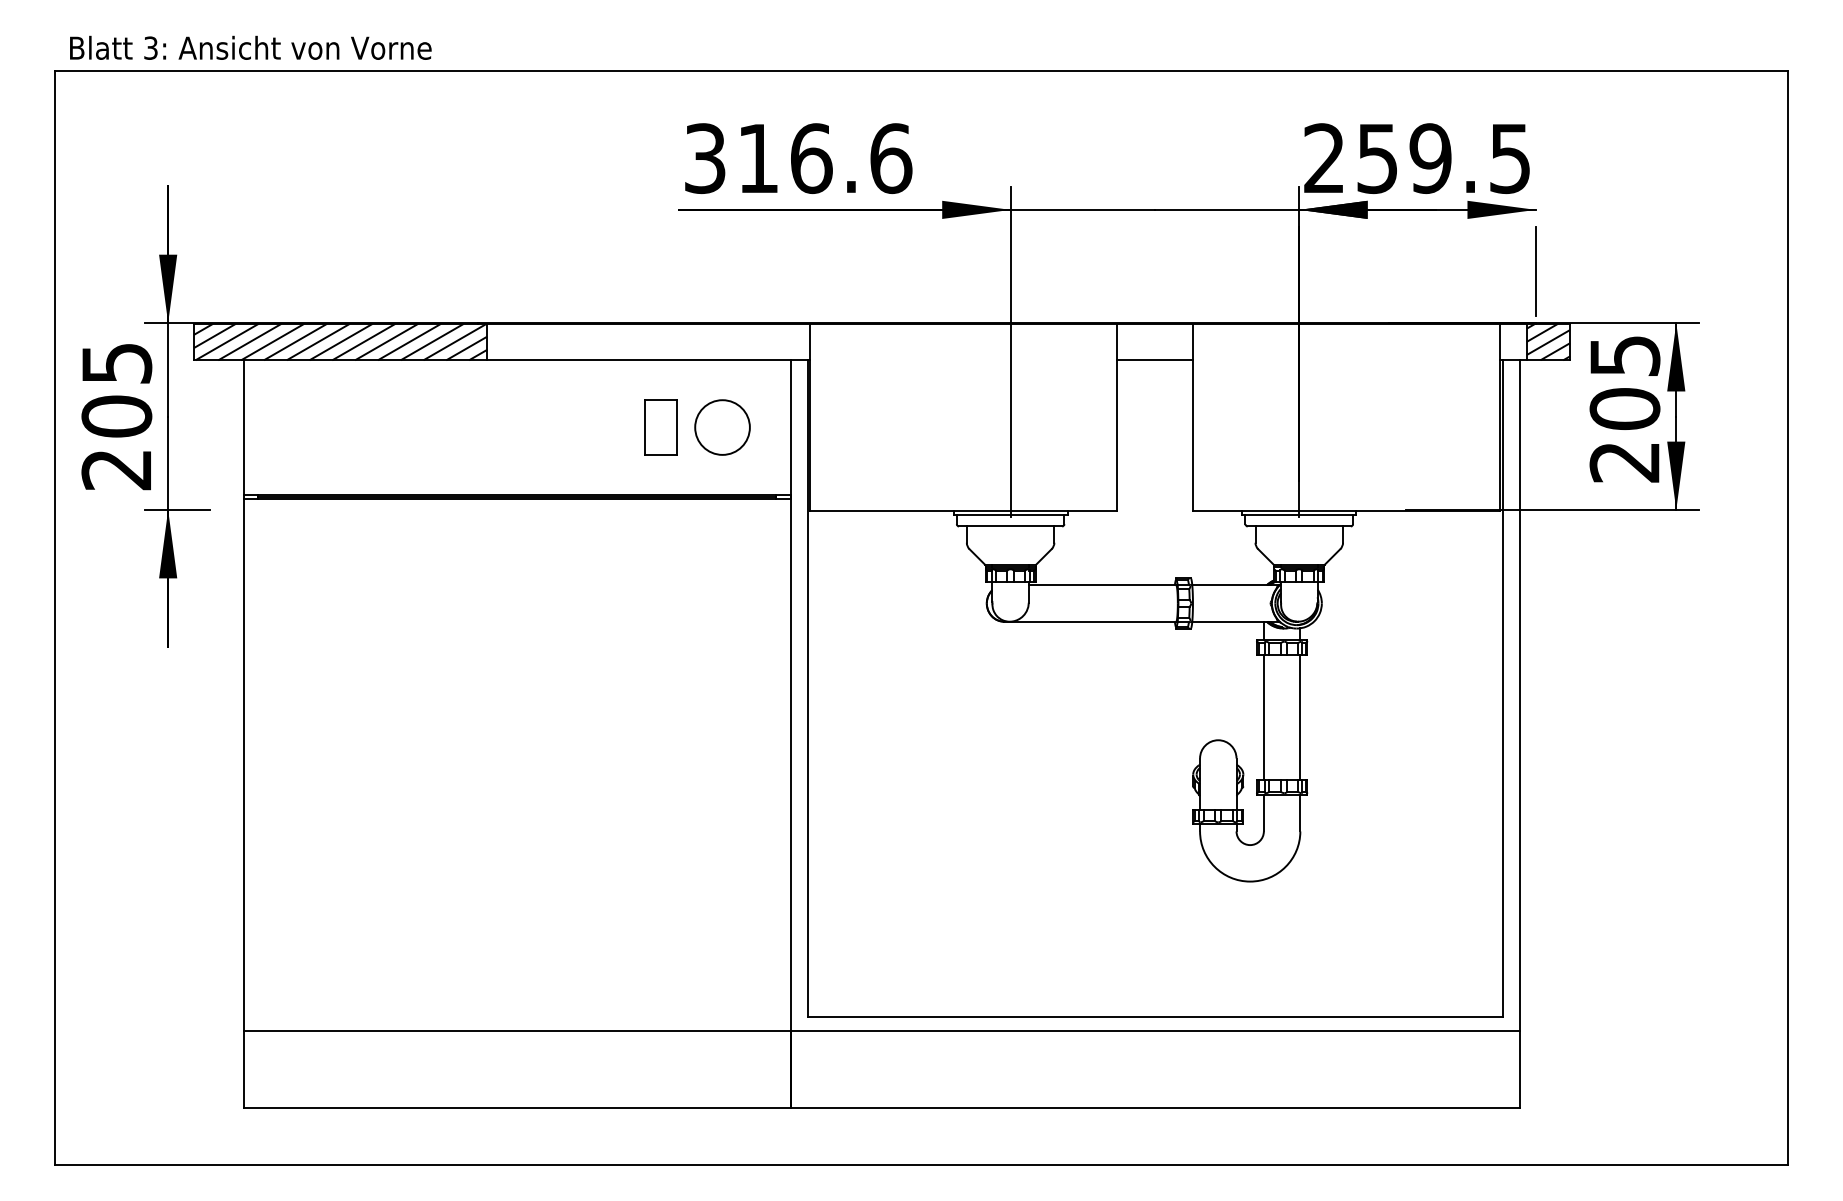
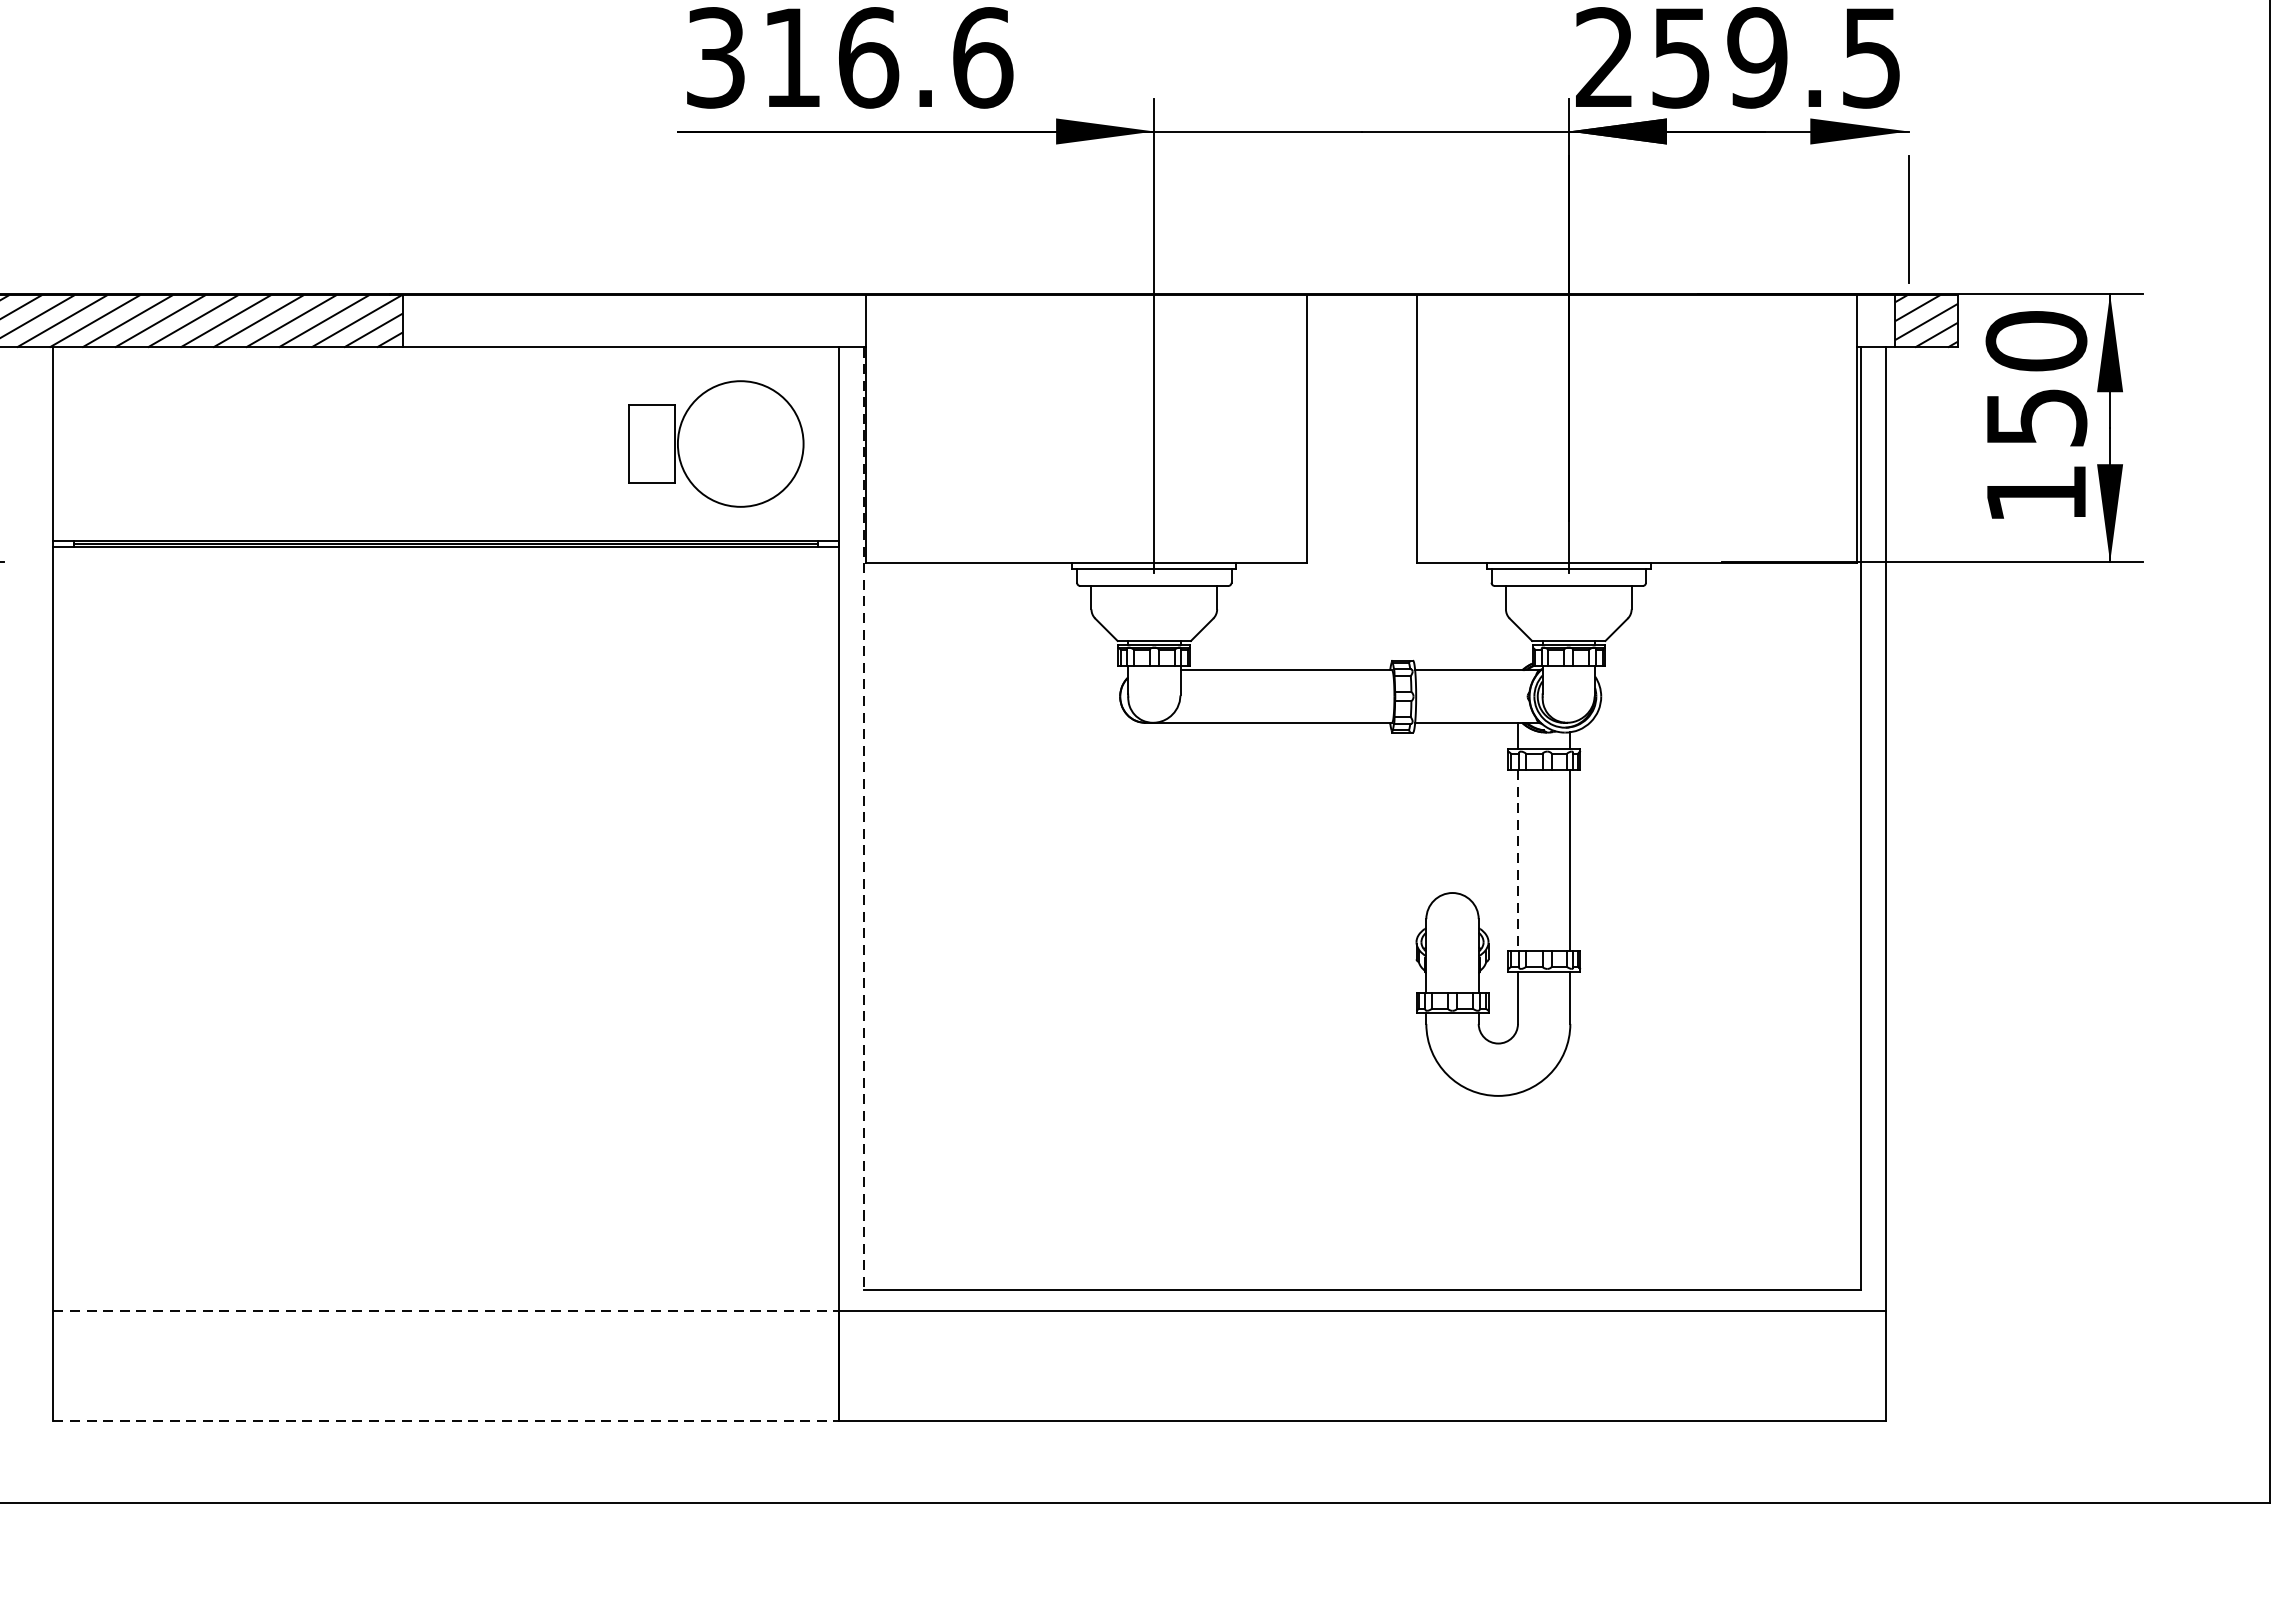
line: (1154, 360) -> (1360, 347), removed
text: (1624, 408) -> (2035, 416), 205 -> 150
circle: (722, 427) -> (740, 443), size x1.6
line: (808, 689) -> (864, 820), solid -> dashed
line: (1263, 717) -> (1517, 860), solid -> dashed
line: (517, 1031) -> (446, 1311), solid -> dashed
line: (517, 1107) -> (446, 1420), solid -> dashed

